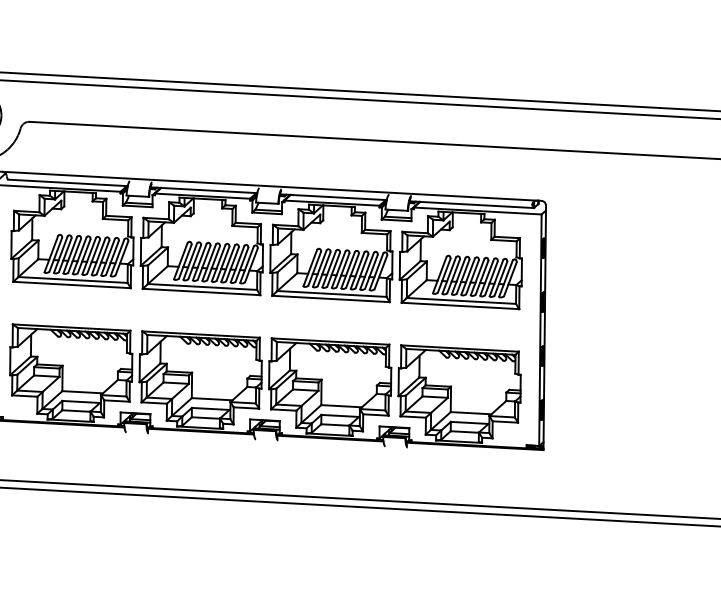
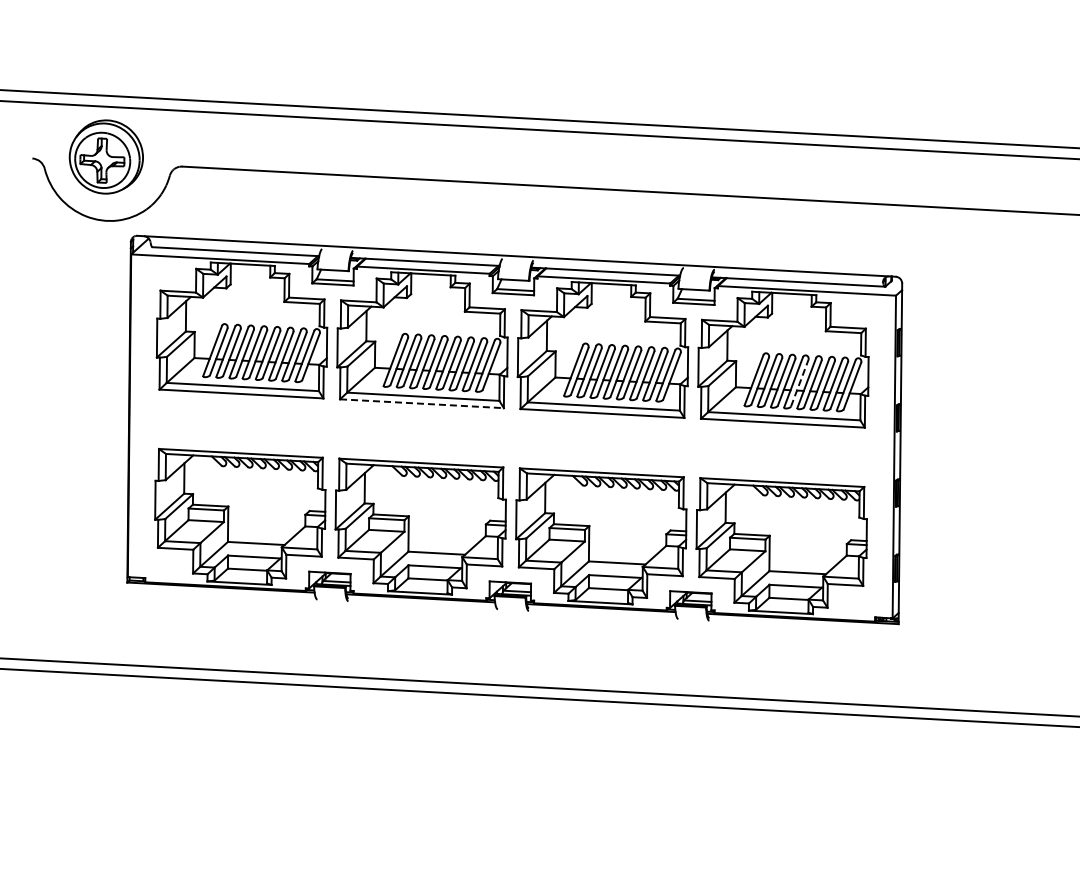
line: (472, 277) -> (799, 383), solid -> dashed
line: (201, 291) -> (422, 403), solid -> dashed

